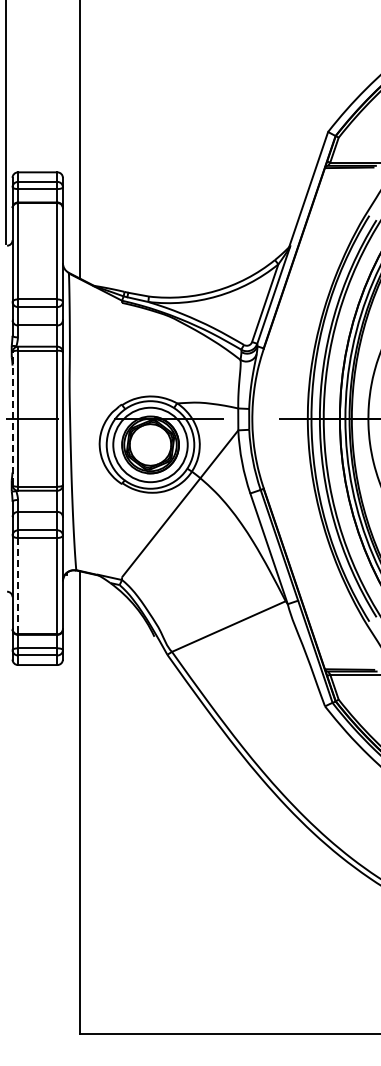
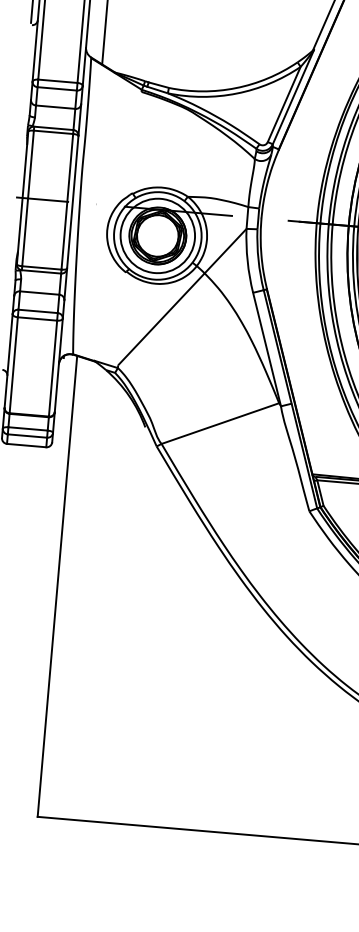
line: (12, 418) -> (22, 197), dashed -> solid
line: (18, 586) -> (14, 365), dashed -> solid

